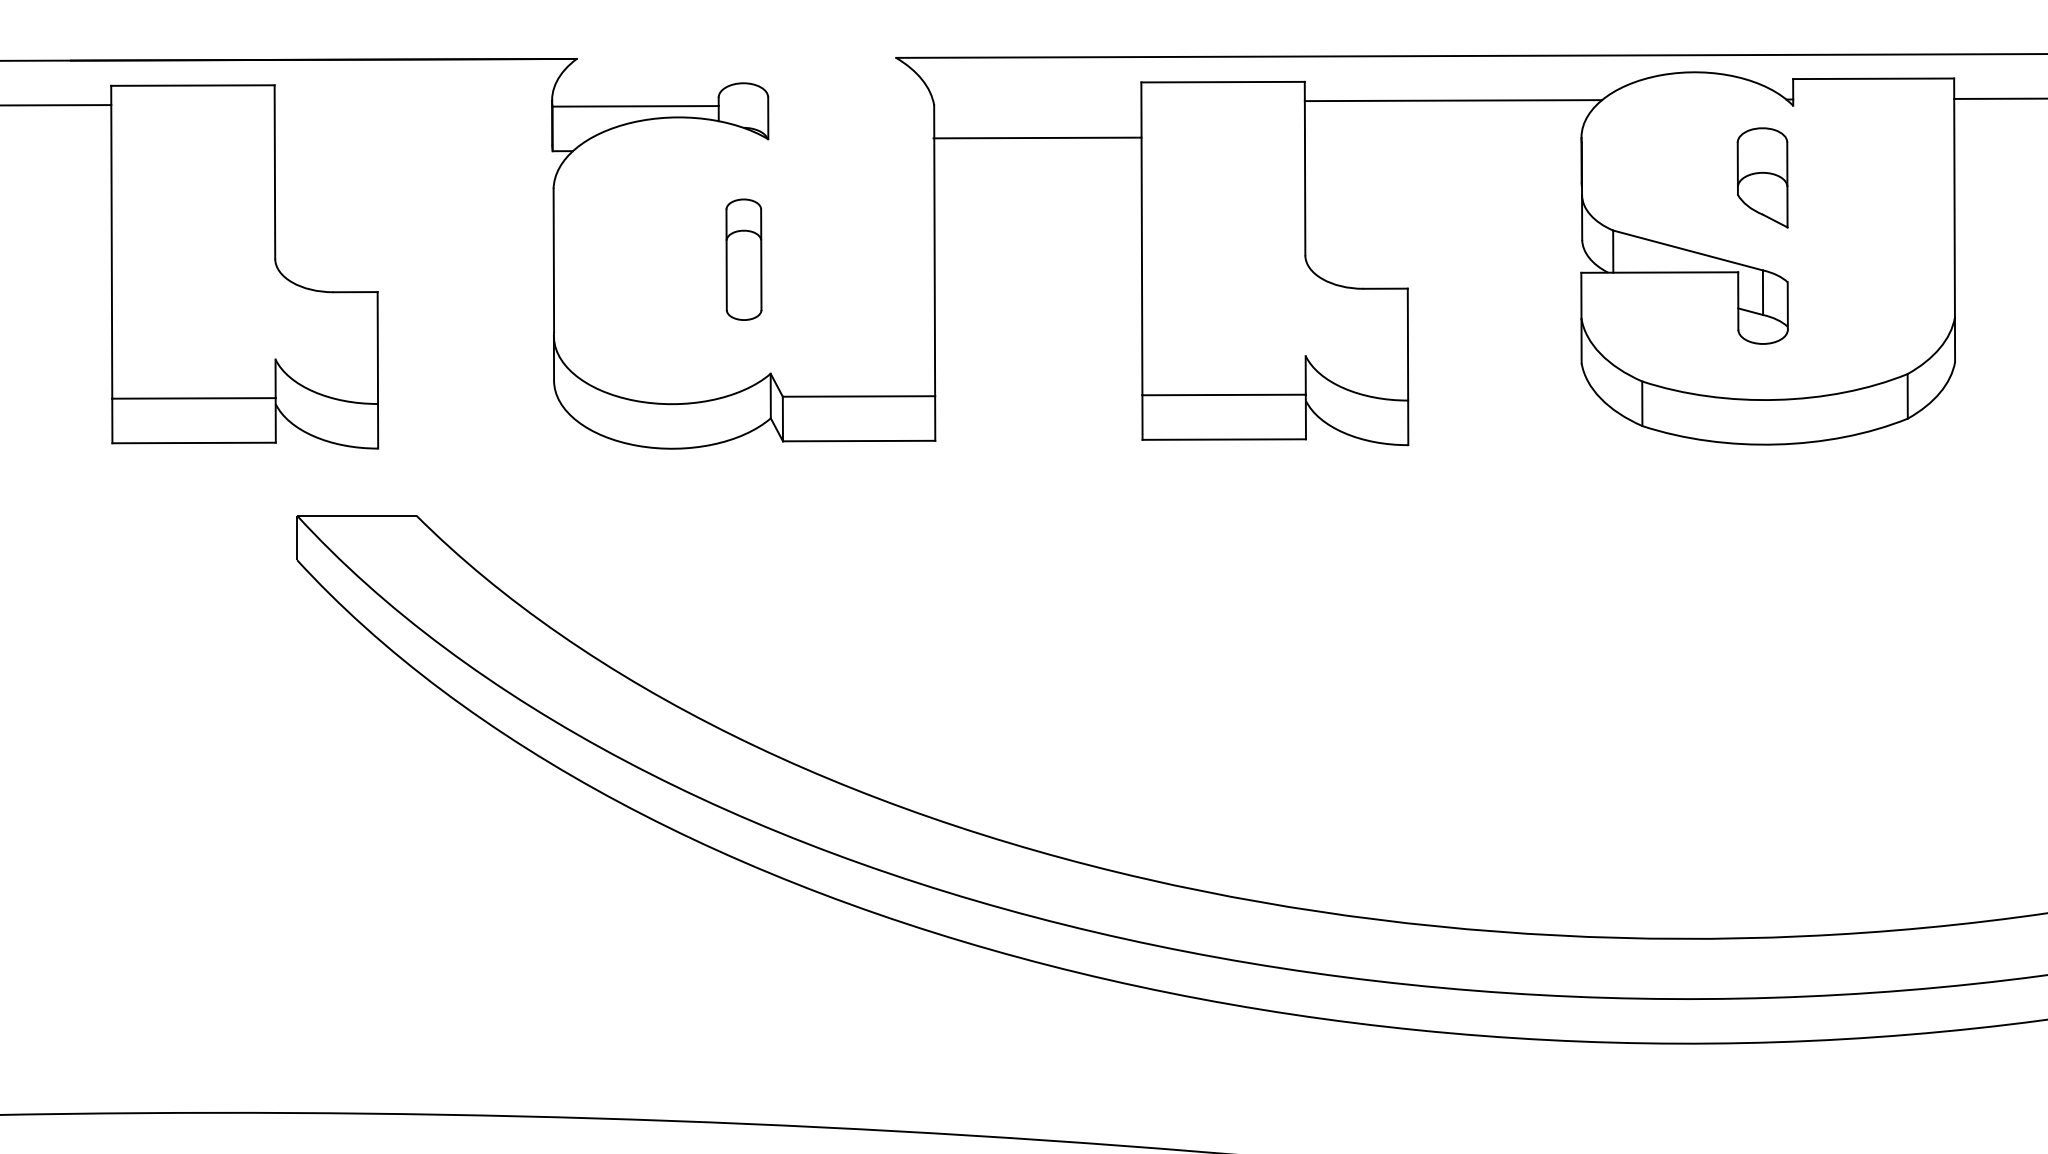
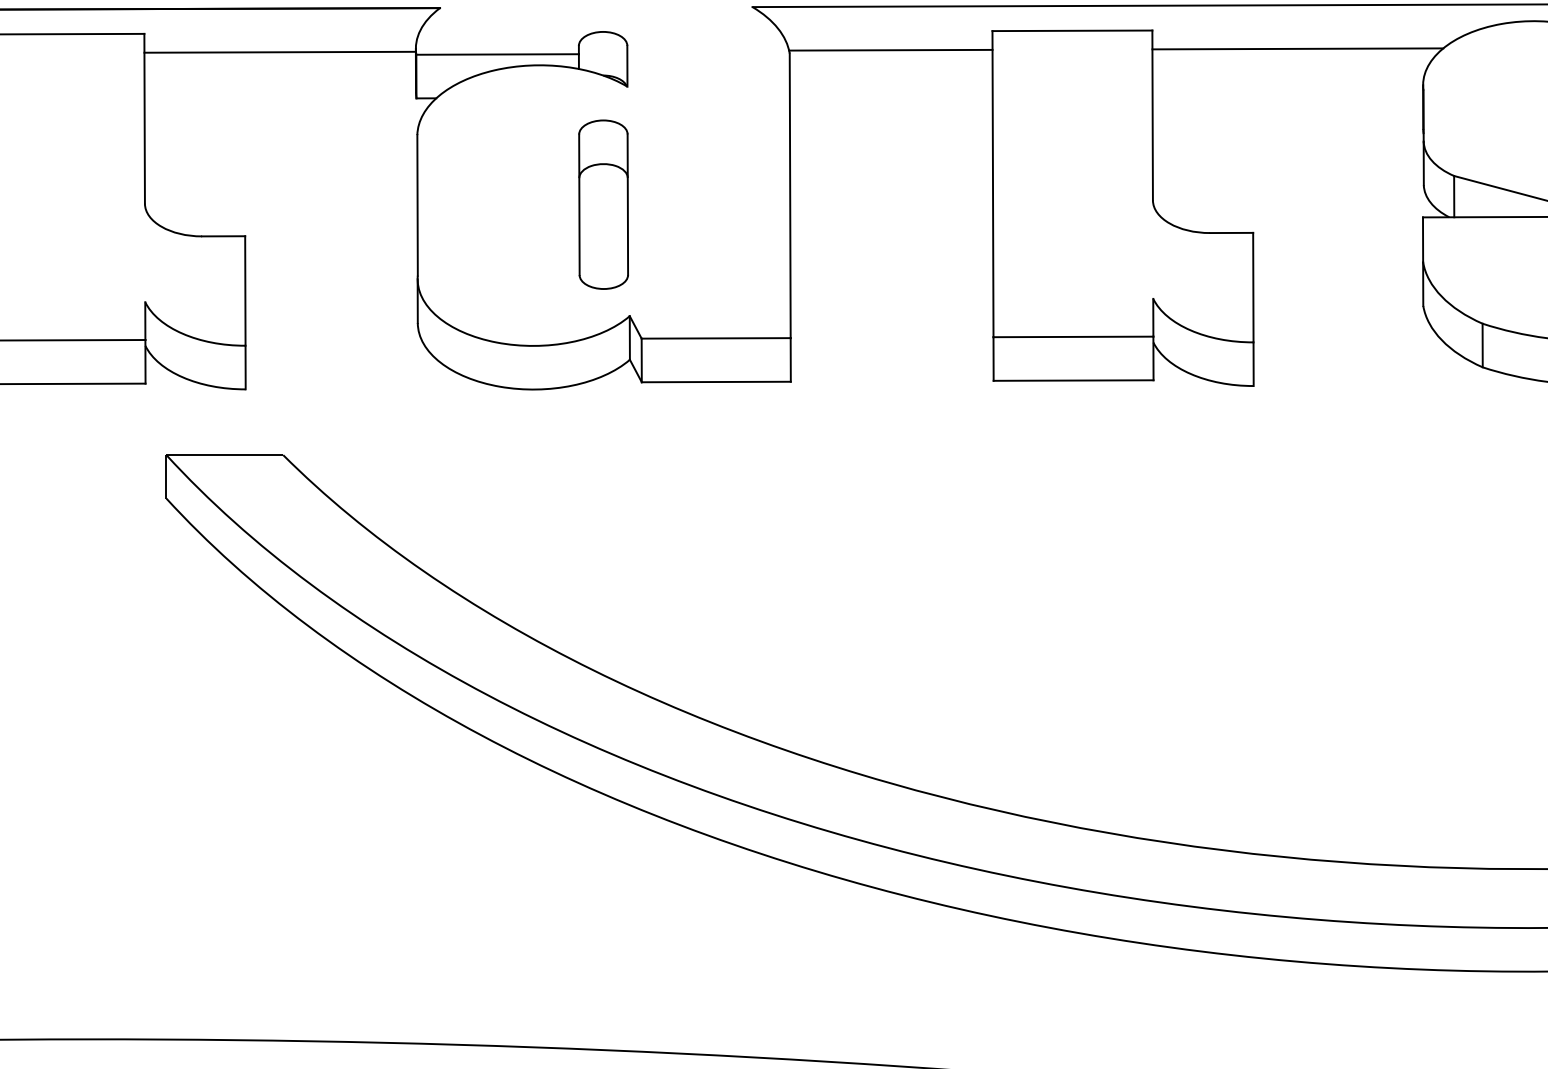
line: (413, 103) -> (280, 51), added
line: (1037, 137) -> (890, 49), moved
part: (743, 259) -> (603, 204), size x1.43

